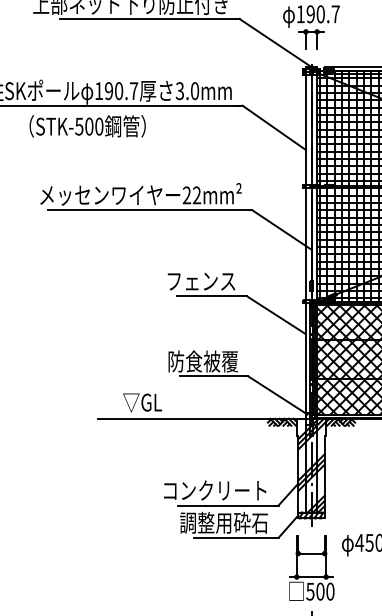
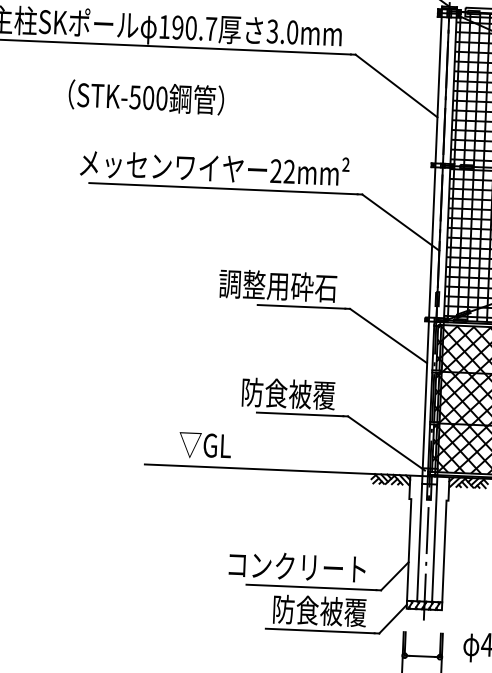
text: (87, 126) -> (146, 97), moved
text: (191, 280) -> (277, 285), フェンス -> 調整用砕石
hatch: (312, 465) -> (428, 538), removed
text: (224, 522) -> (307, 610), 調整用砕石 -> 防食被覆

